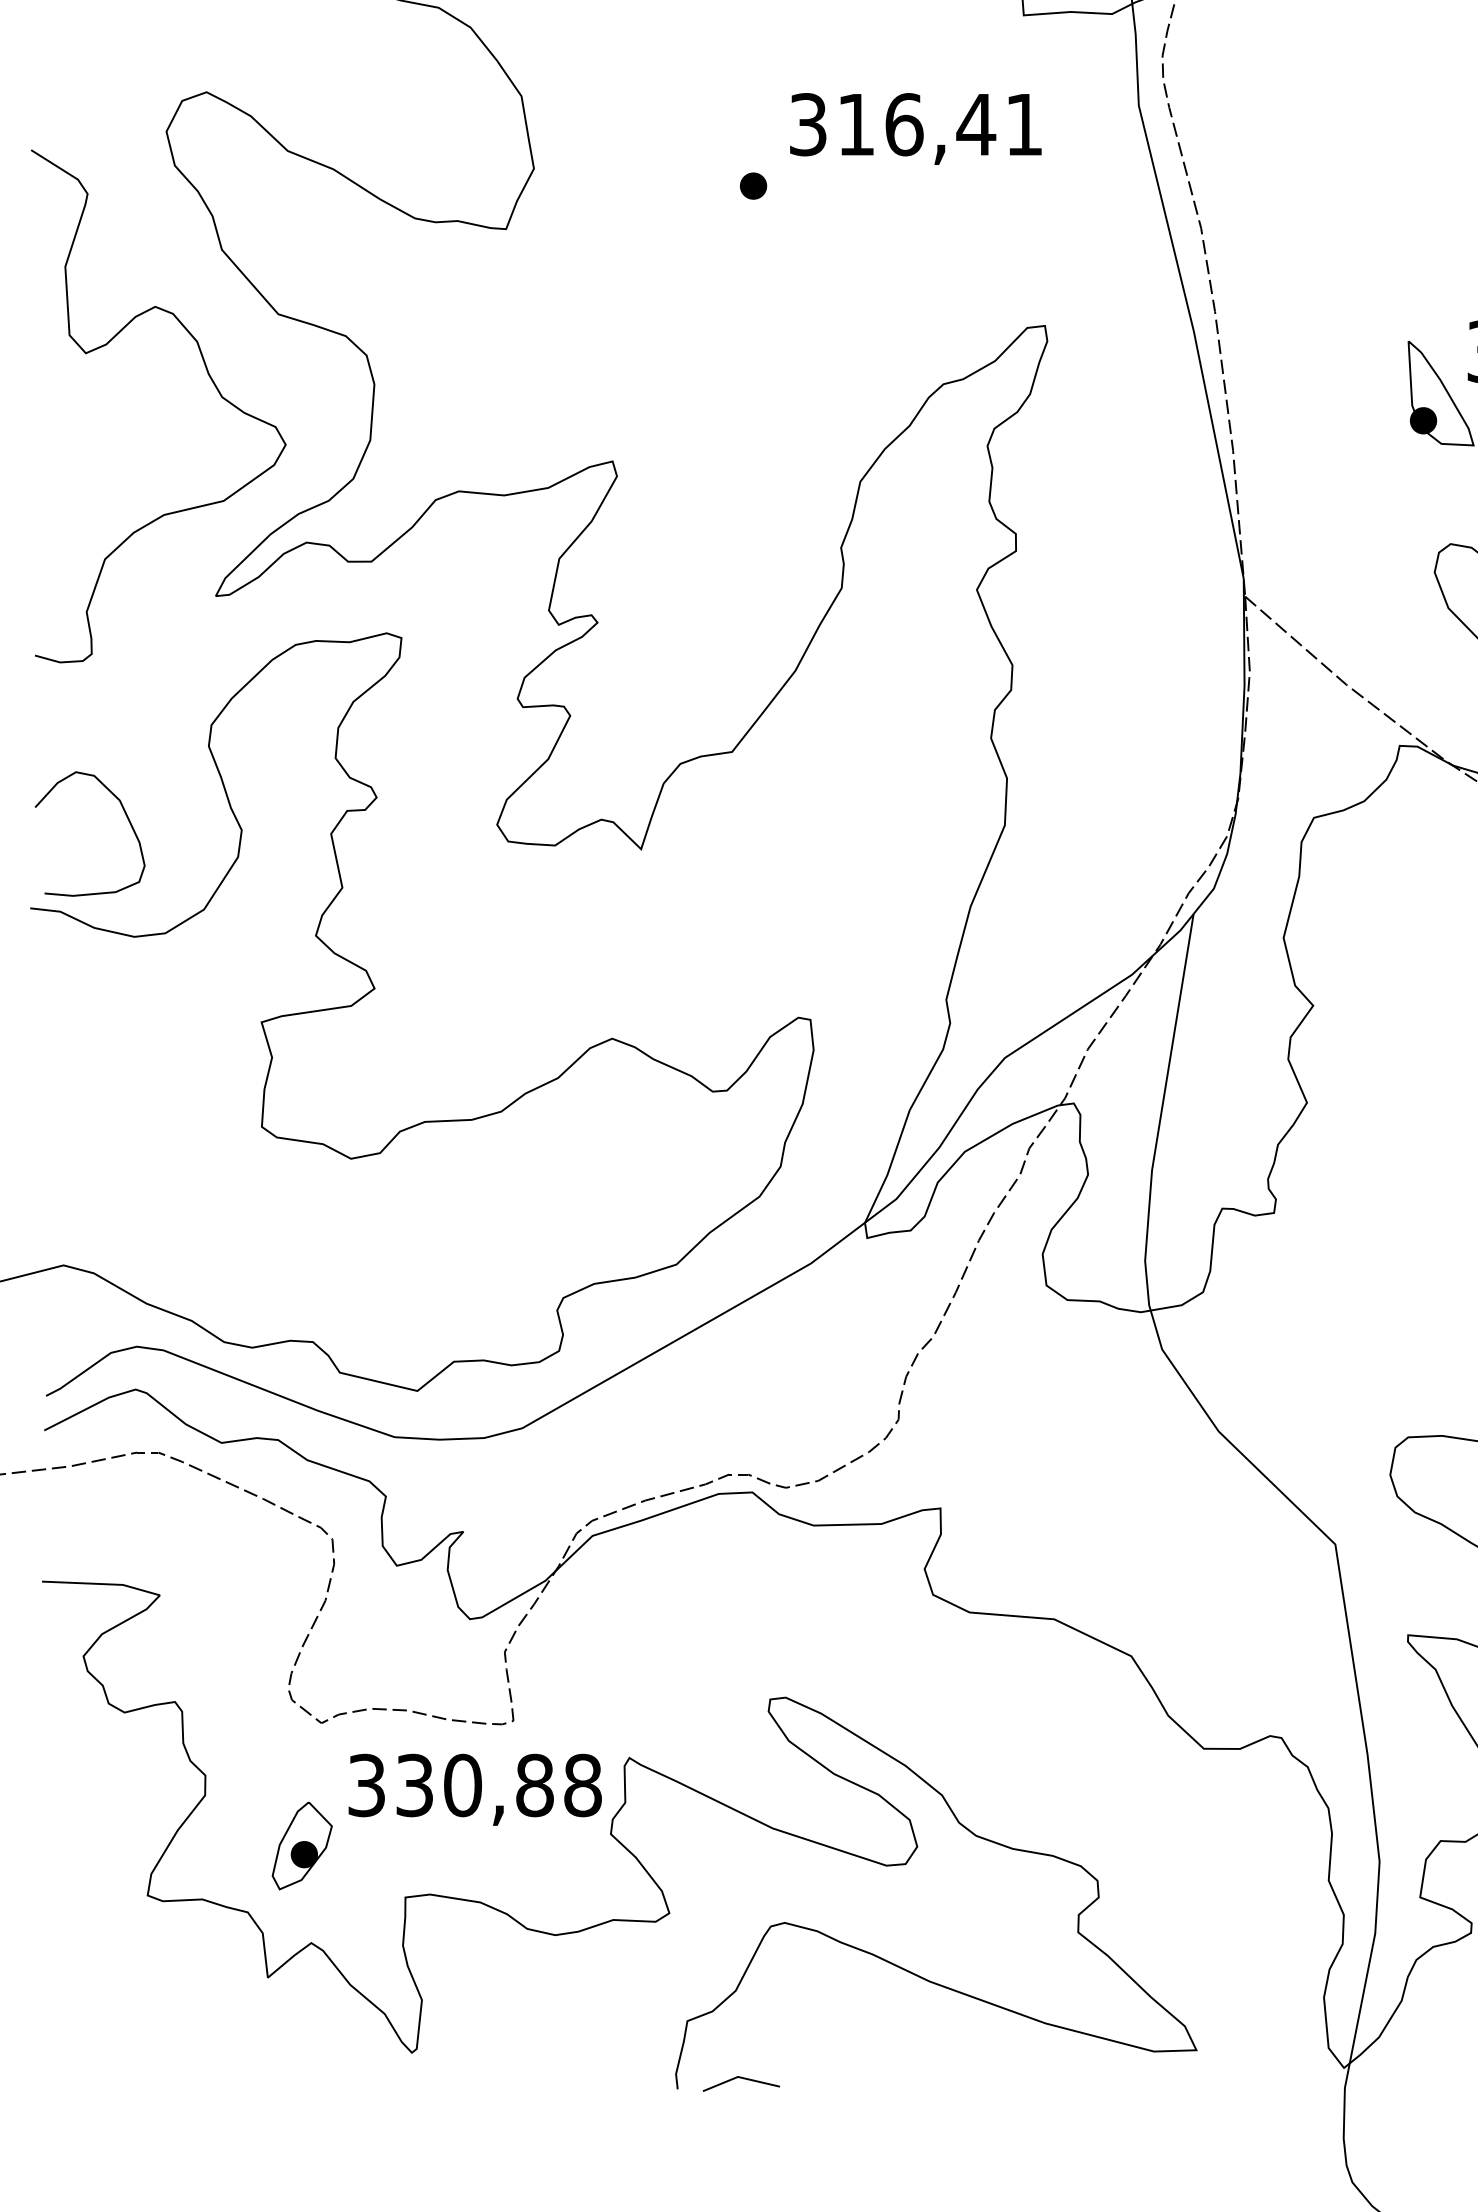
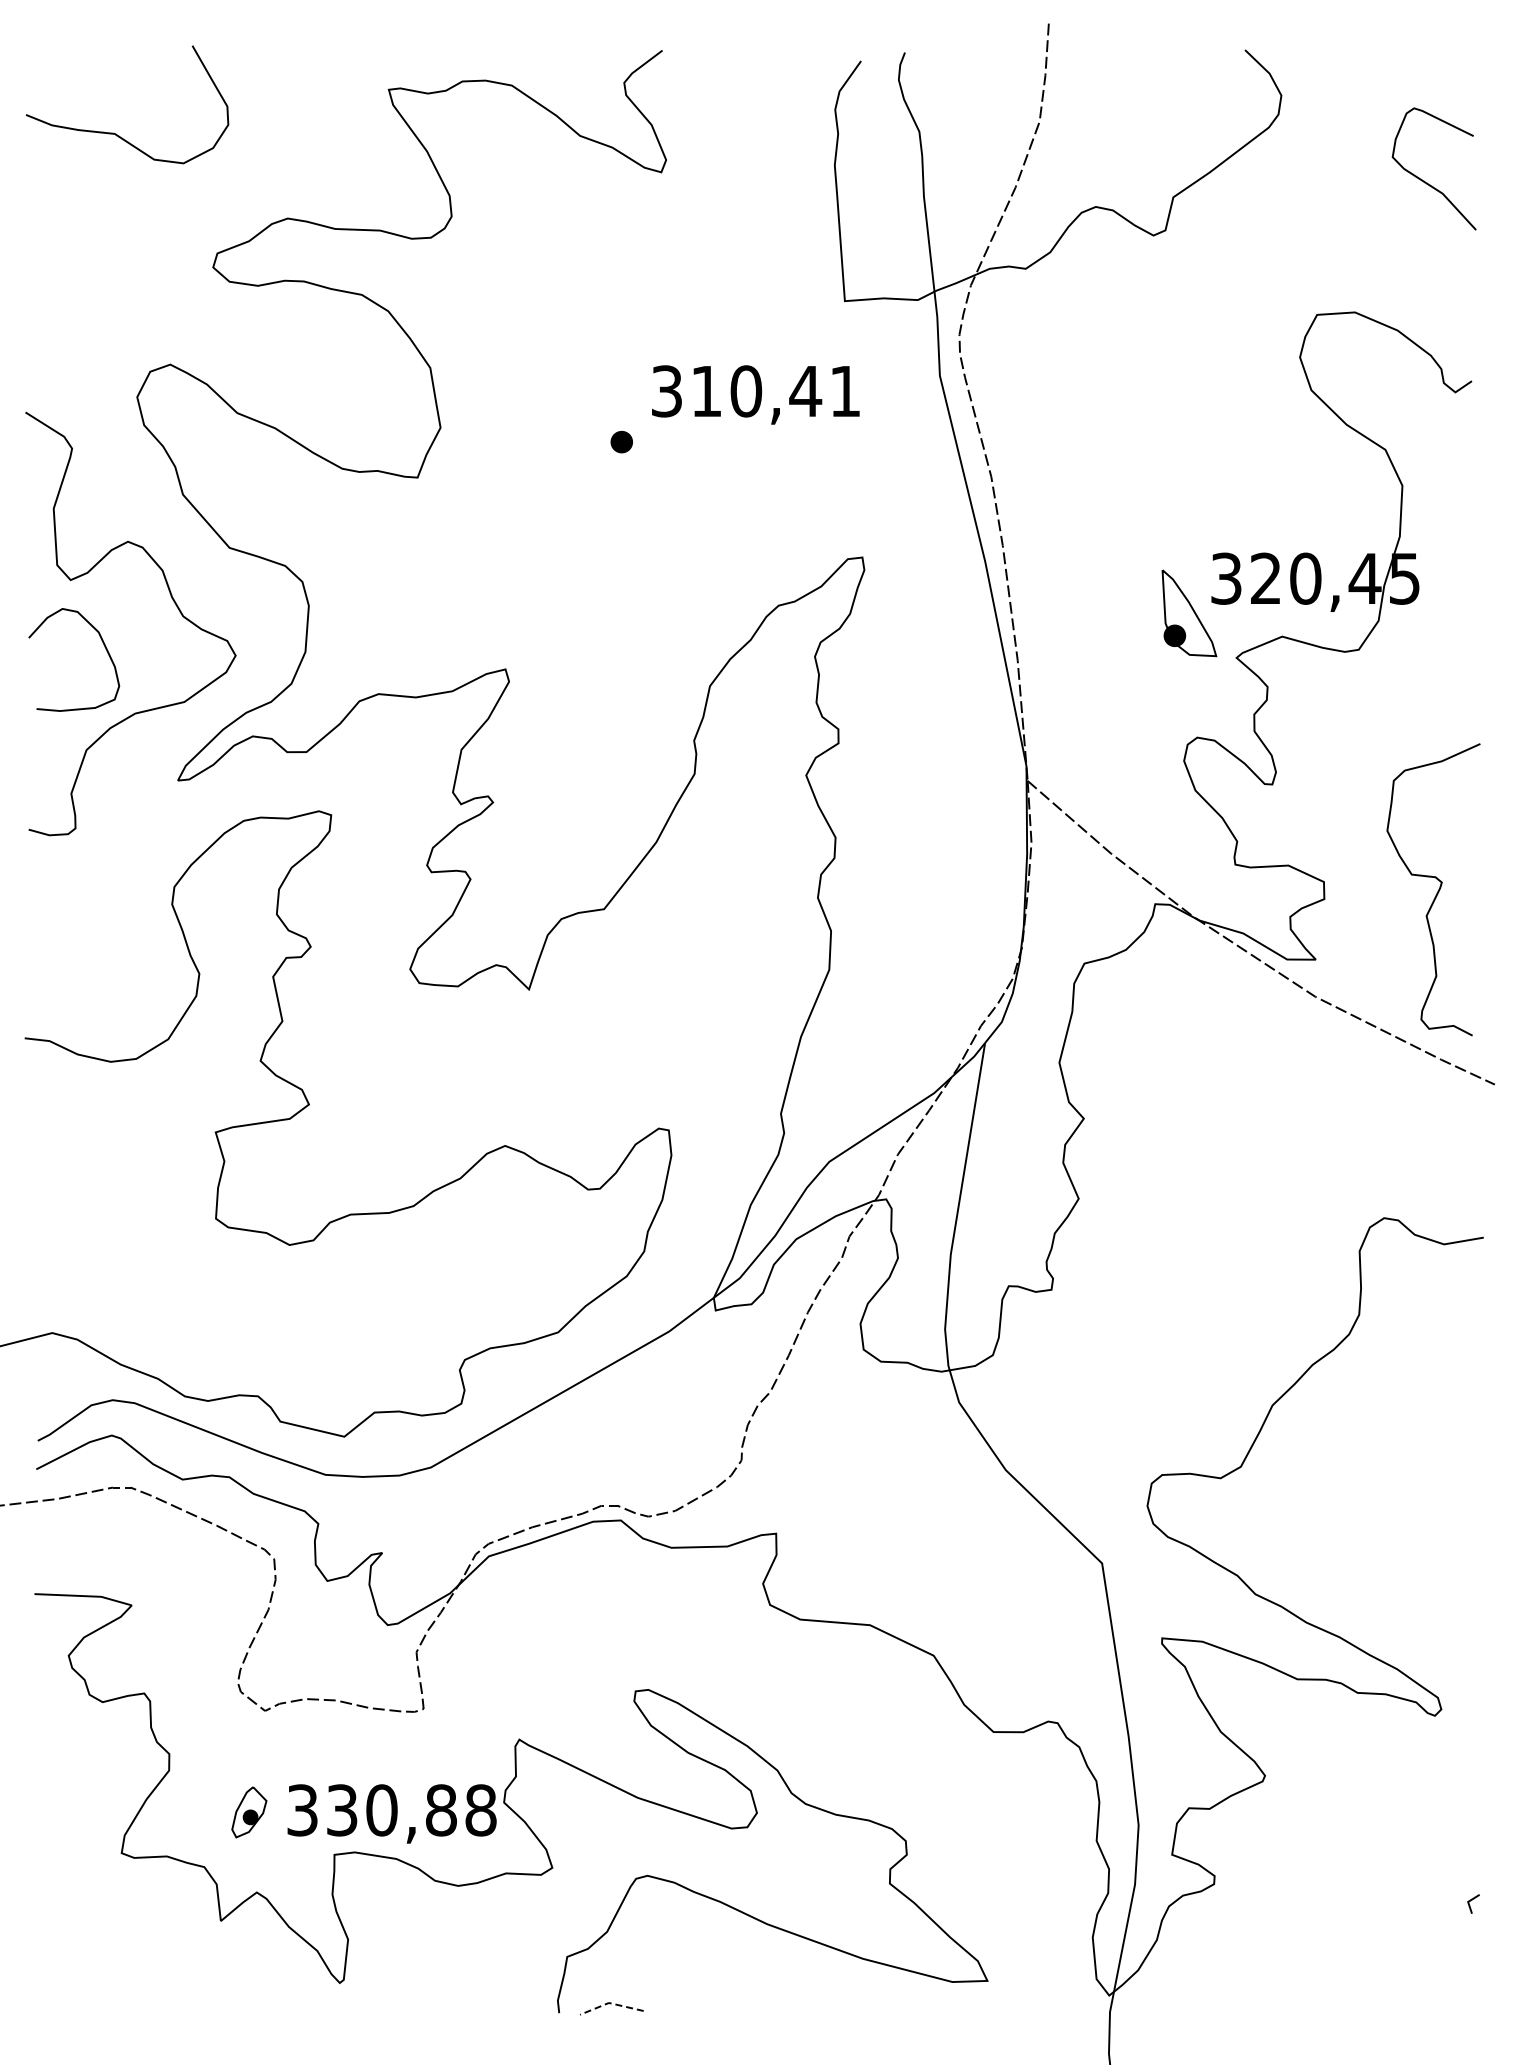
text: (904, 124) -> (746, 391), 316,41 -> 310,41
curve: (125, 816) -> (103, 645), moved
text: (474, 1789) -> (391, 1813), moved
part: (302, 1846) -> (249, 1812), size x0.7
line: (738, 2077) -> (609, 2003), solid -> dashed

